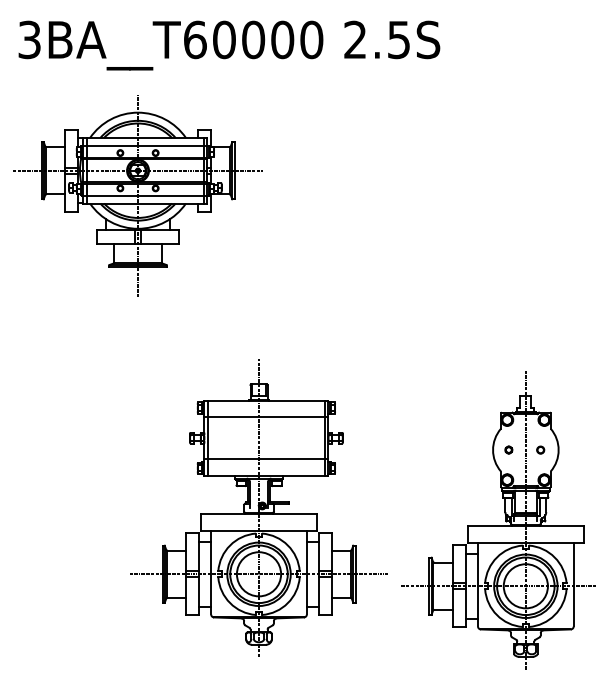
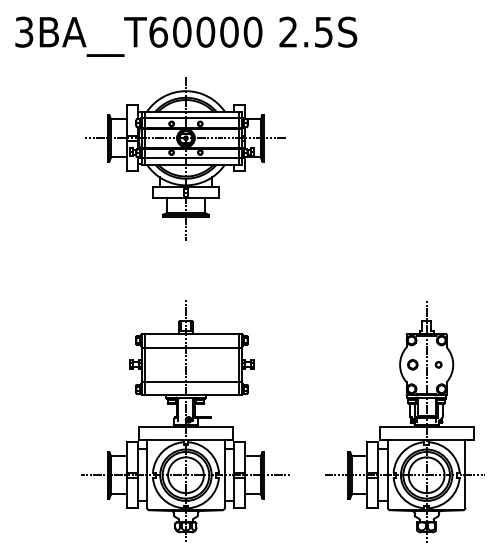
part: (137, 195) -> (185, 158), moved
circle: (508, 449) -> (412, 364), size x1.67
part: (258, 507) -> (185, 421), moved

